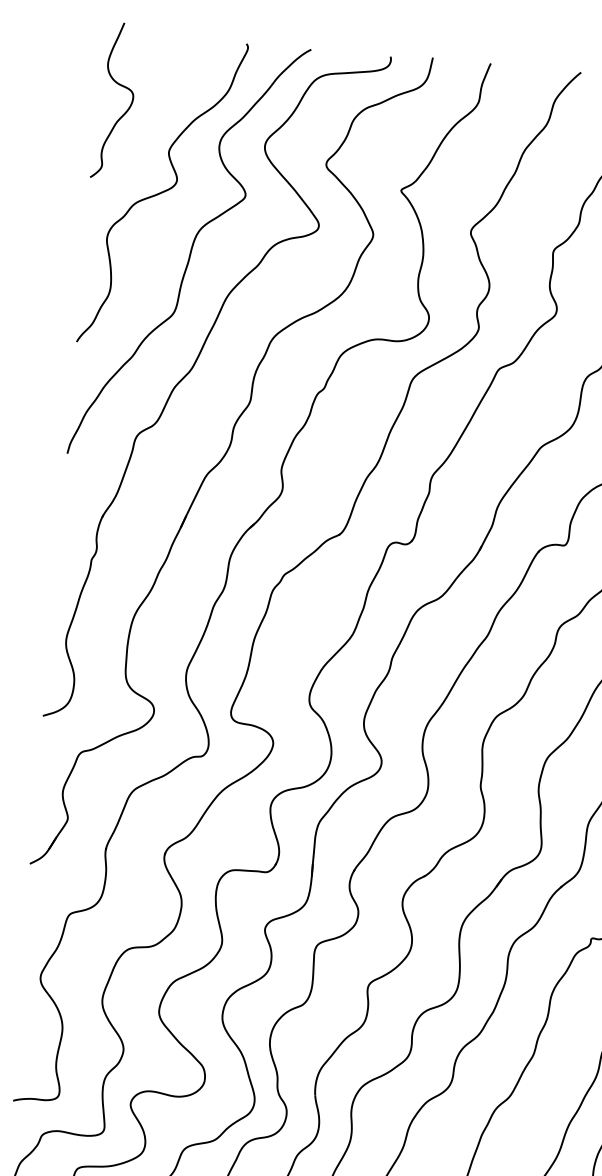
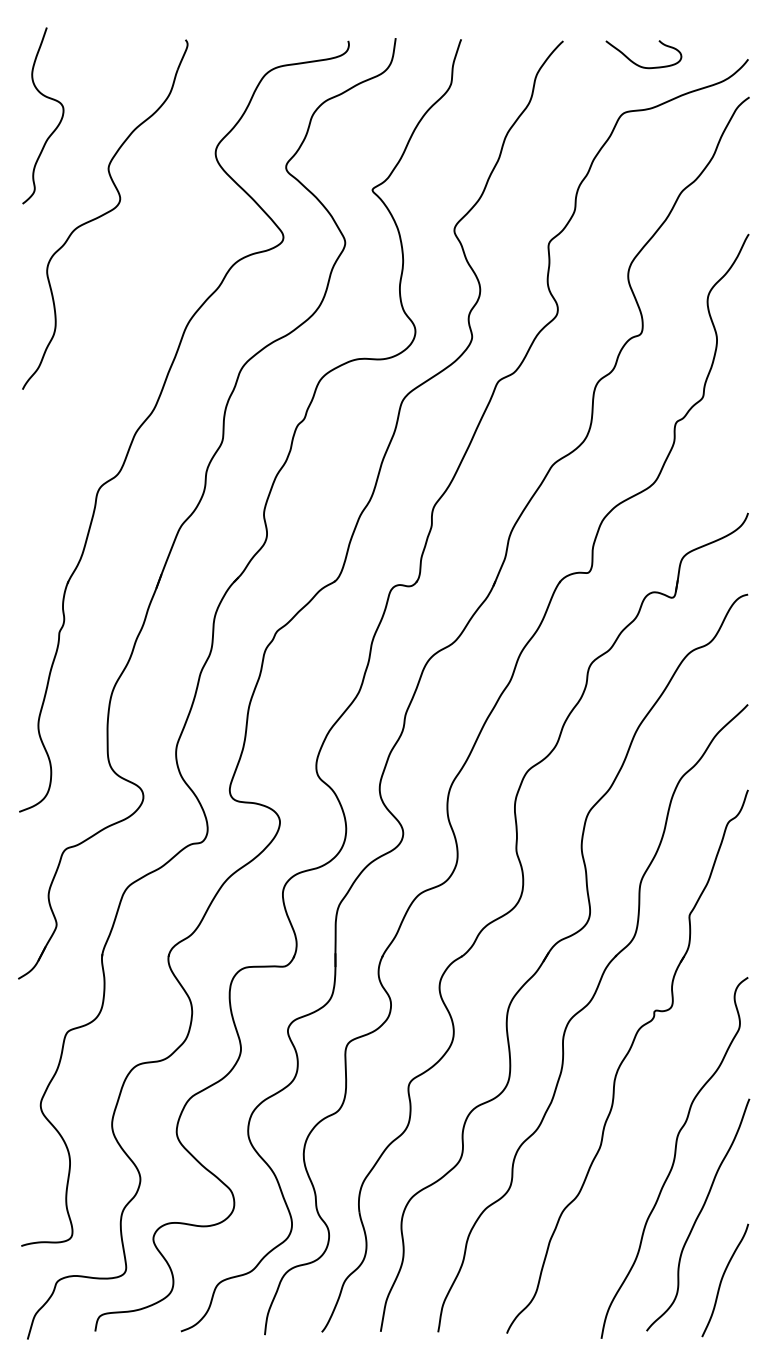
curve: (190, 251) -> (141, 277), removed

